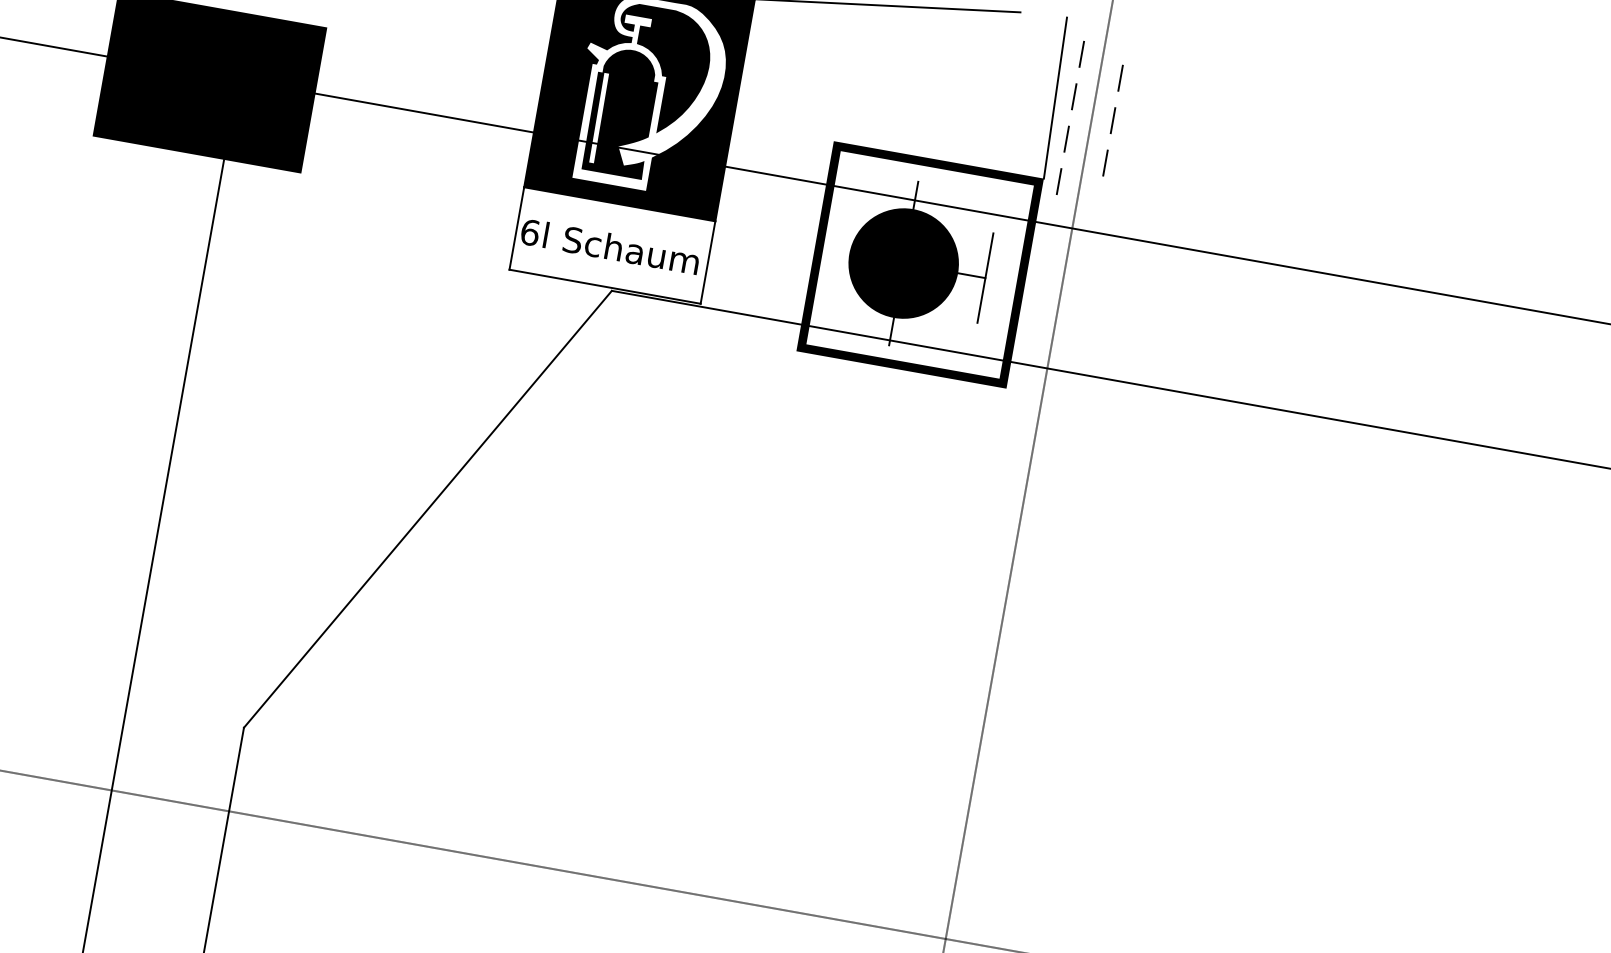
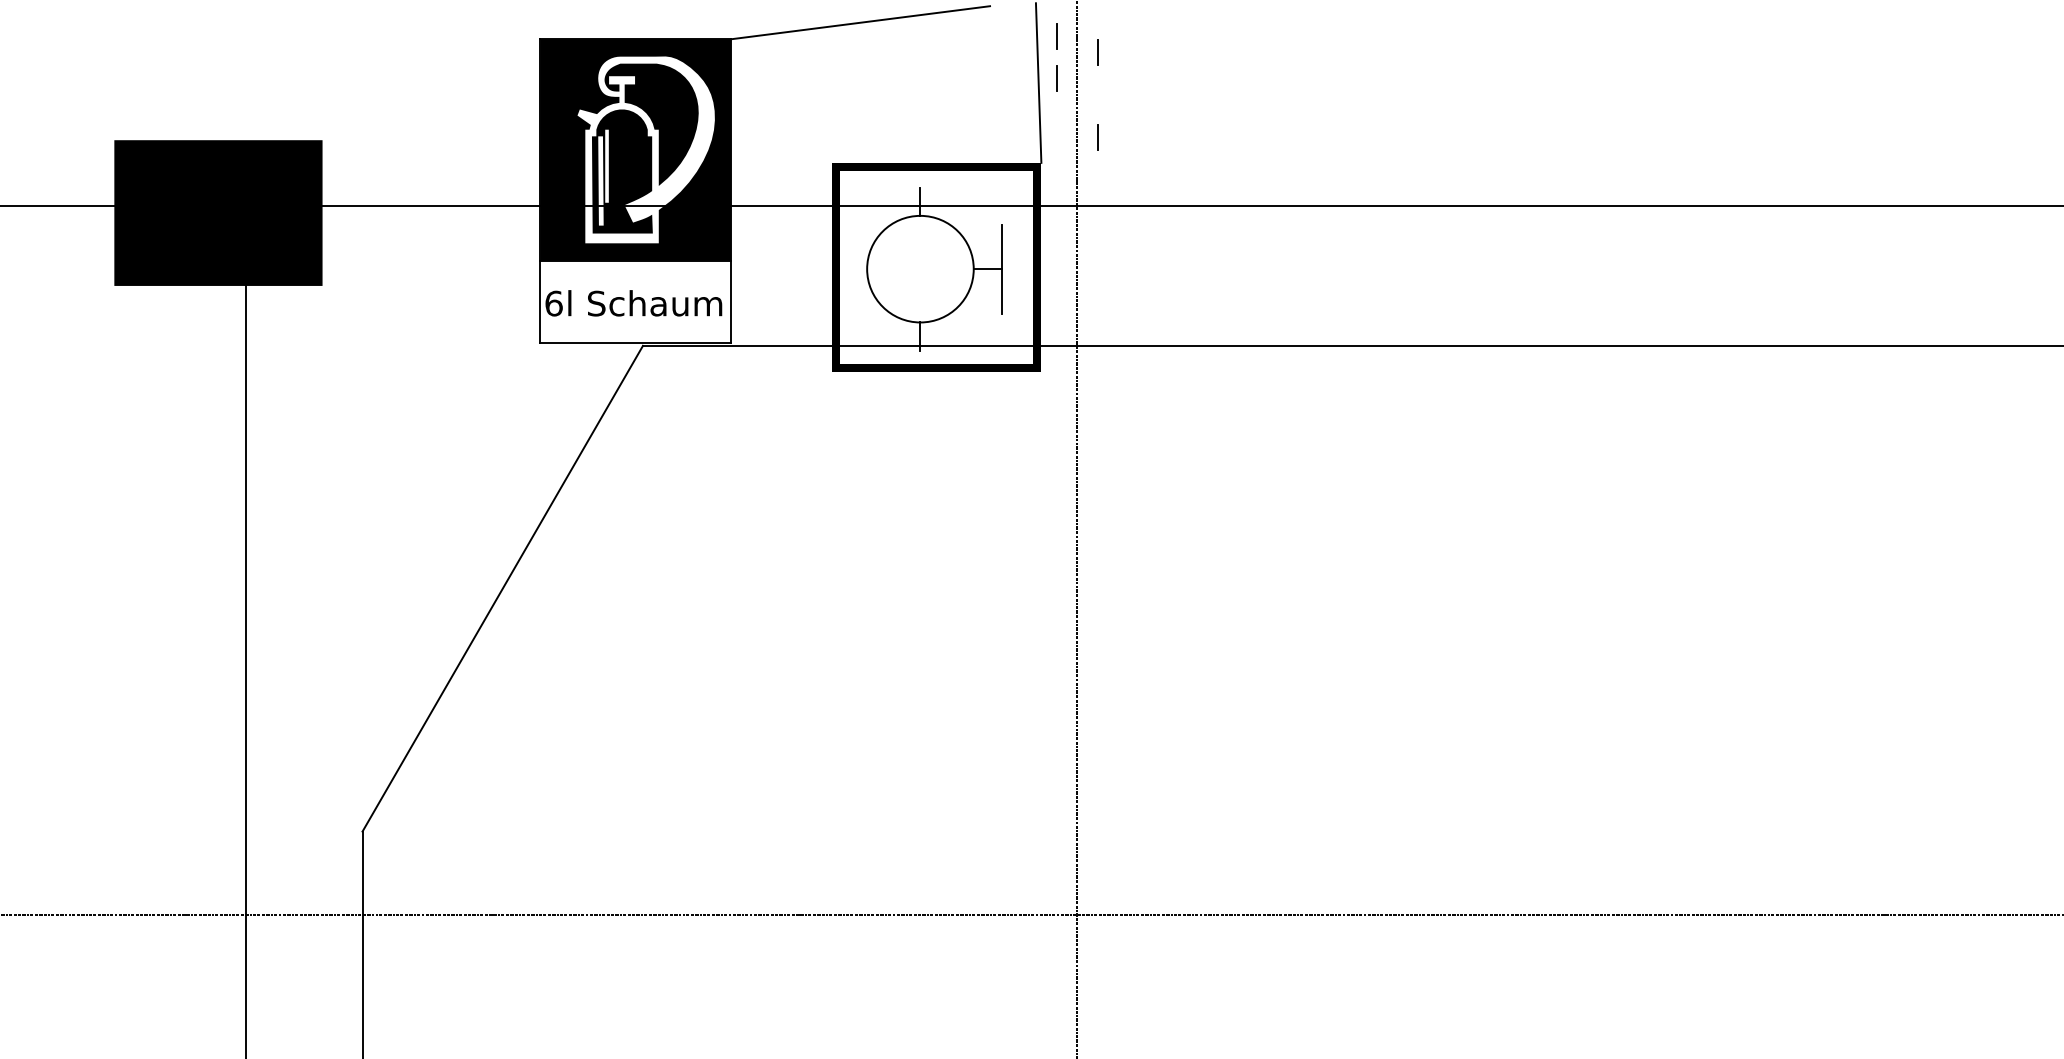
line: (1113, 120) -> (1098, 94), removed
line: (1066, 138) -> (1056, 120), removed
line: (1059, 180) -> (1056, 162), removed
fill: (903, 262) -> (920, 268), removed

